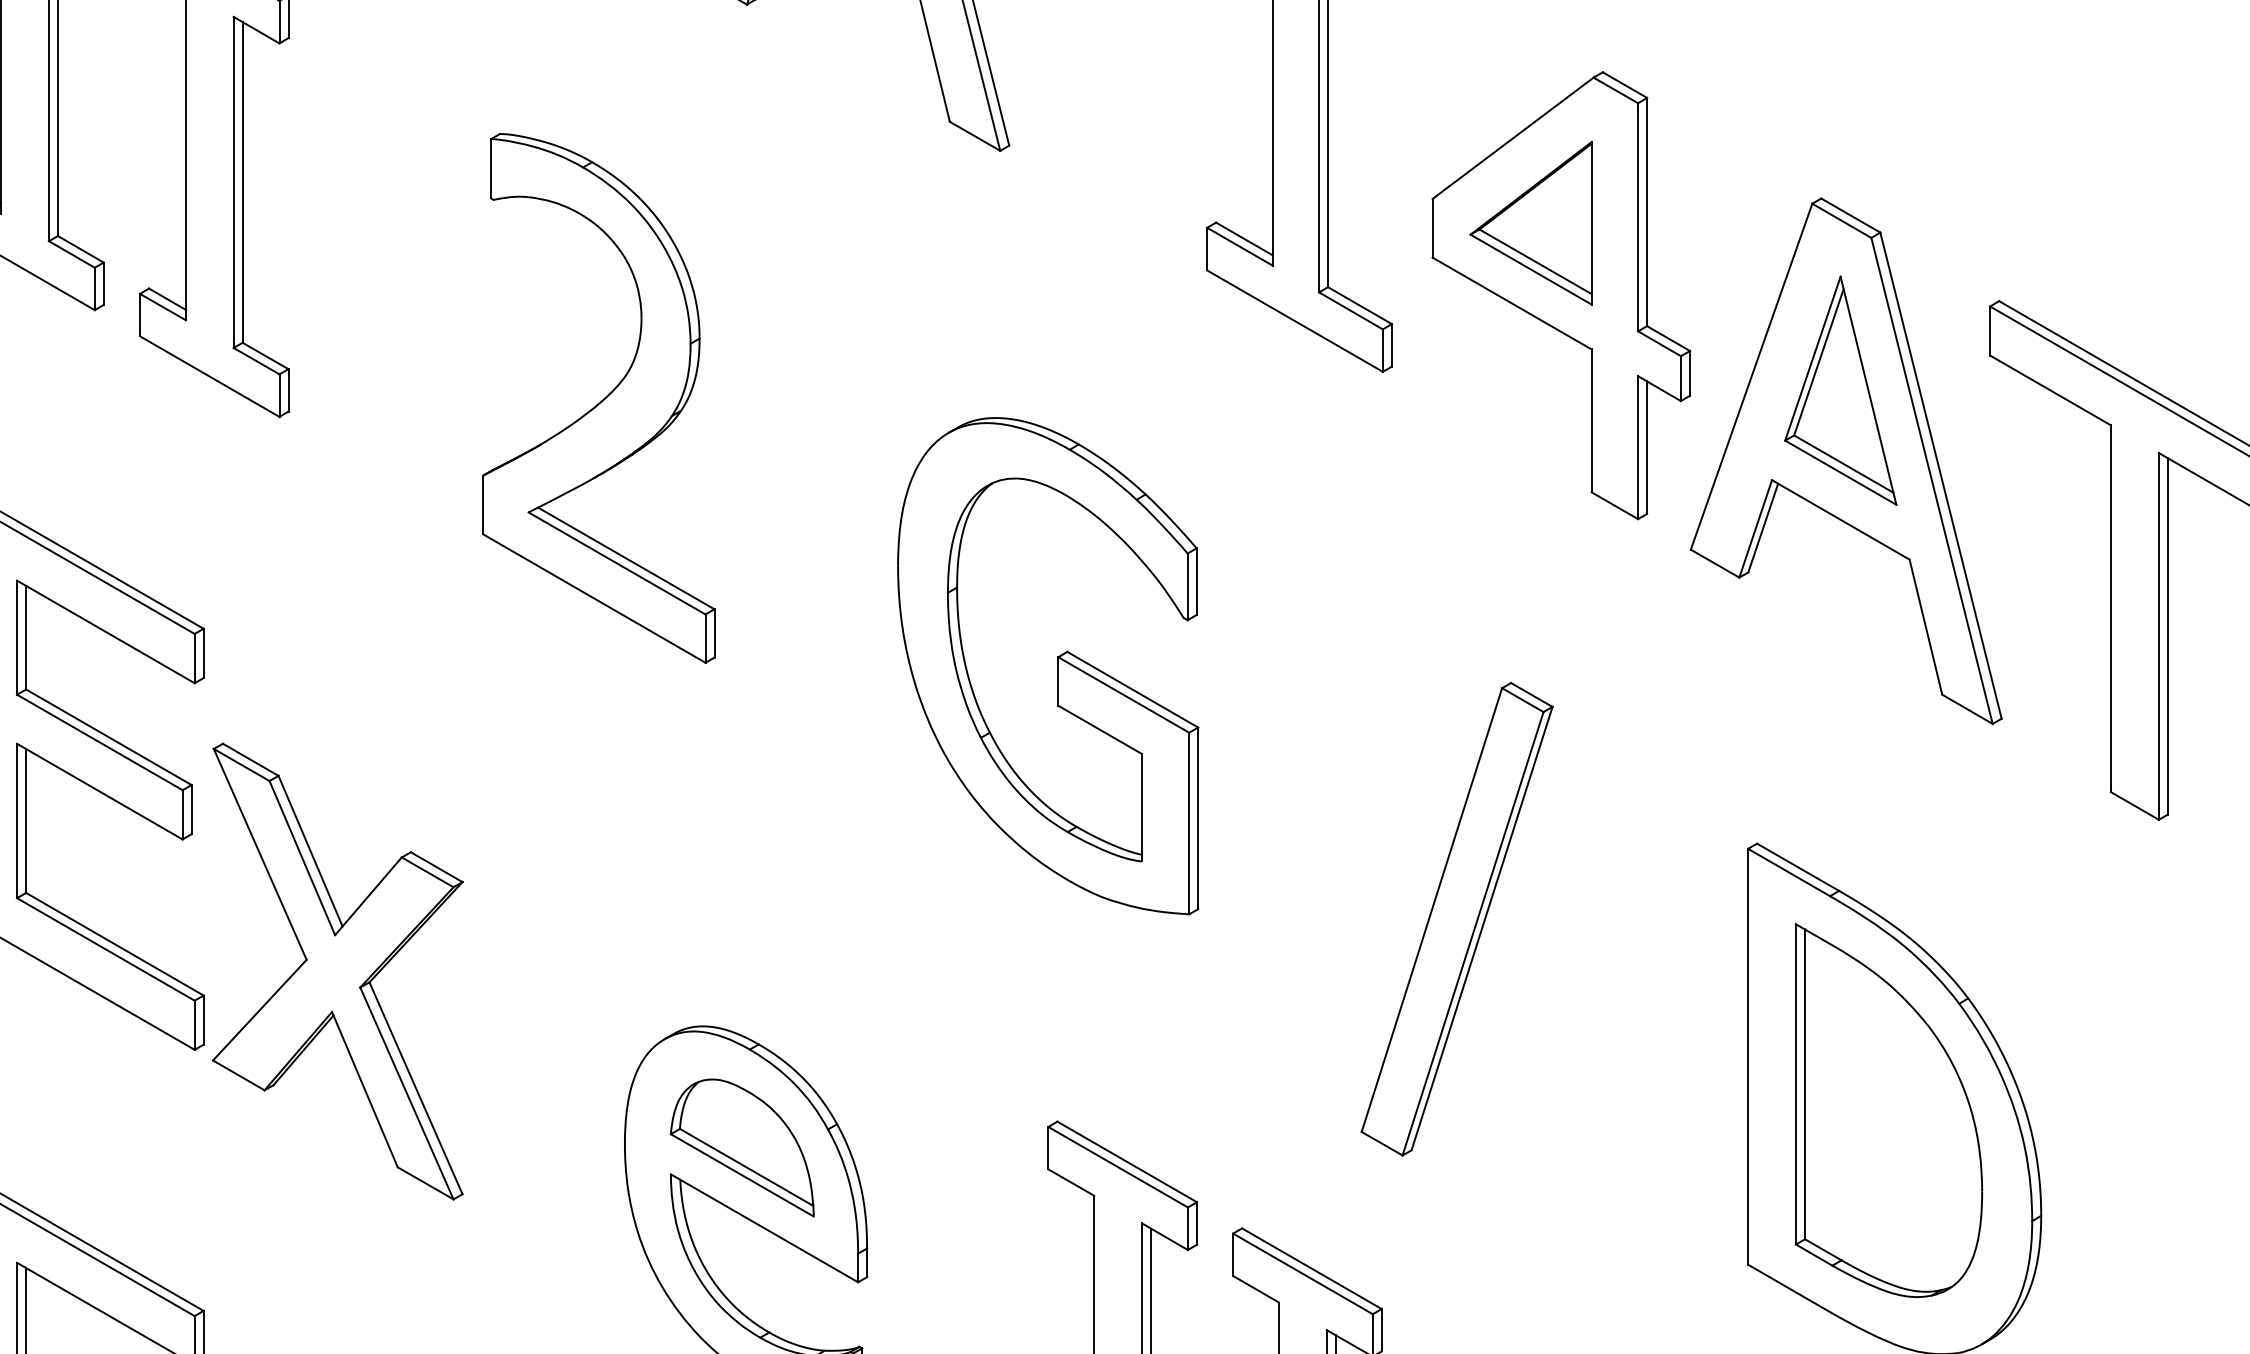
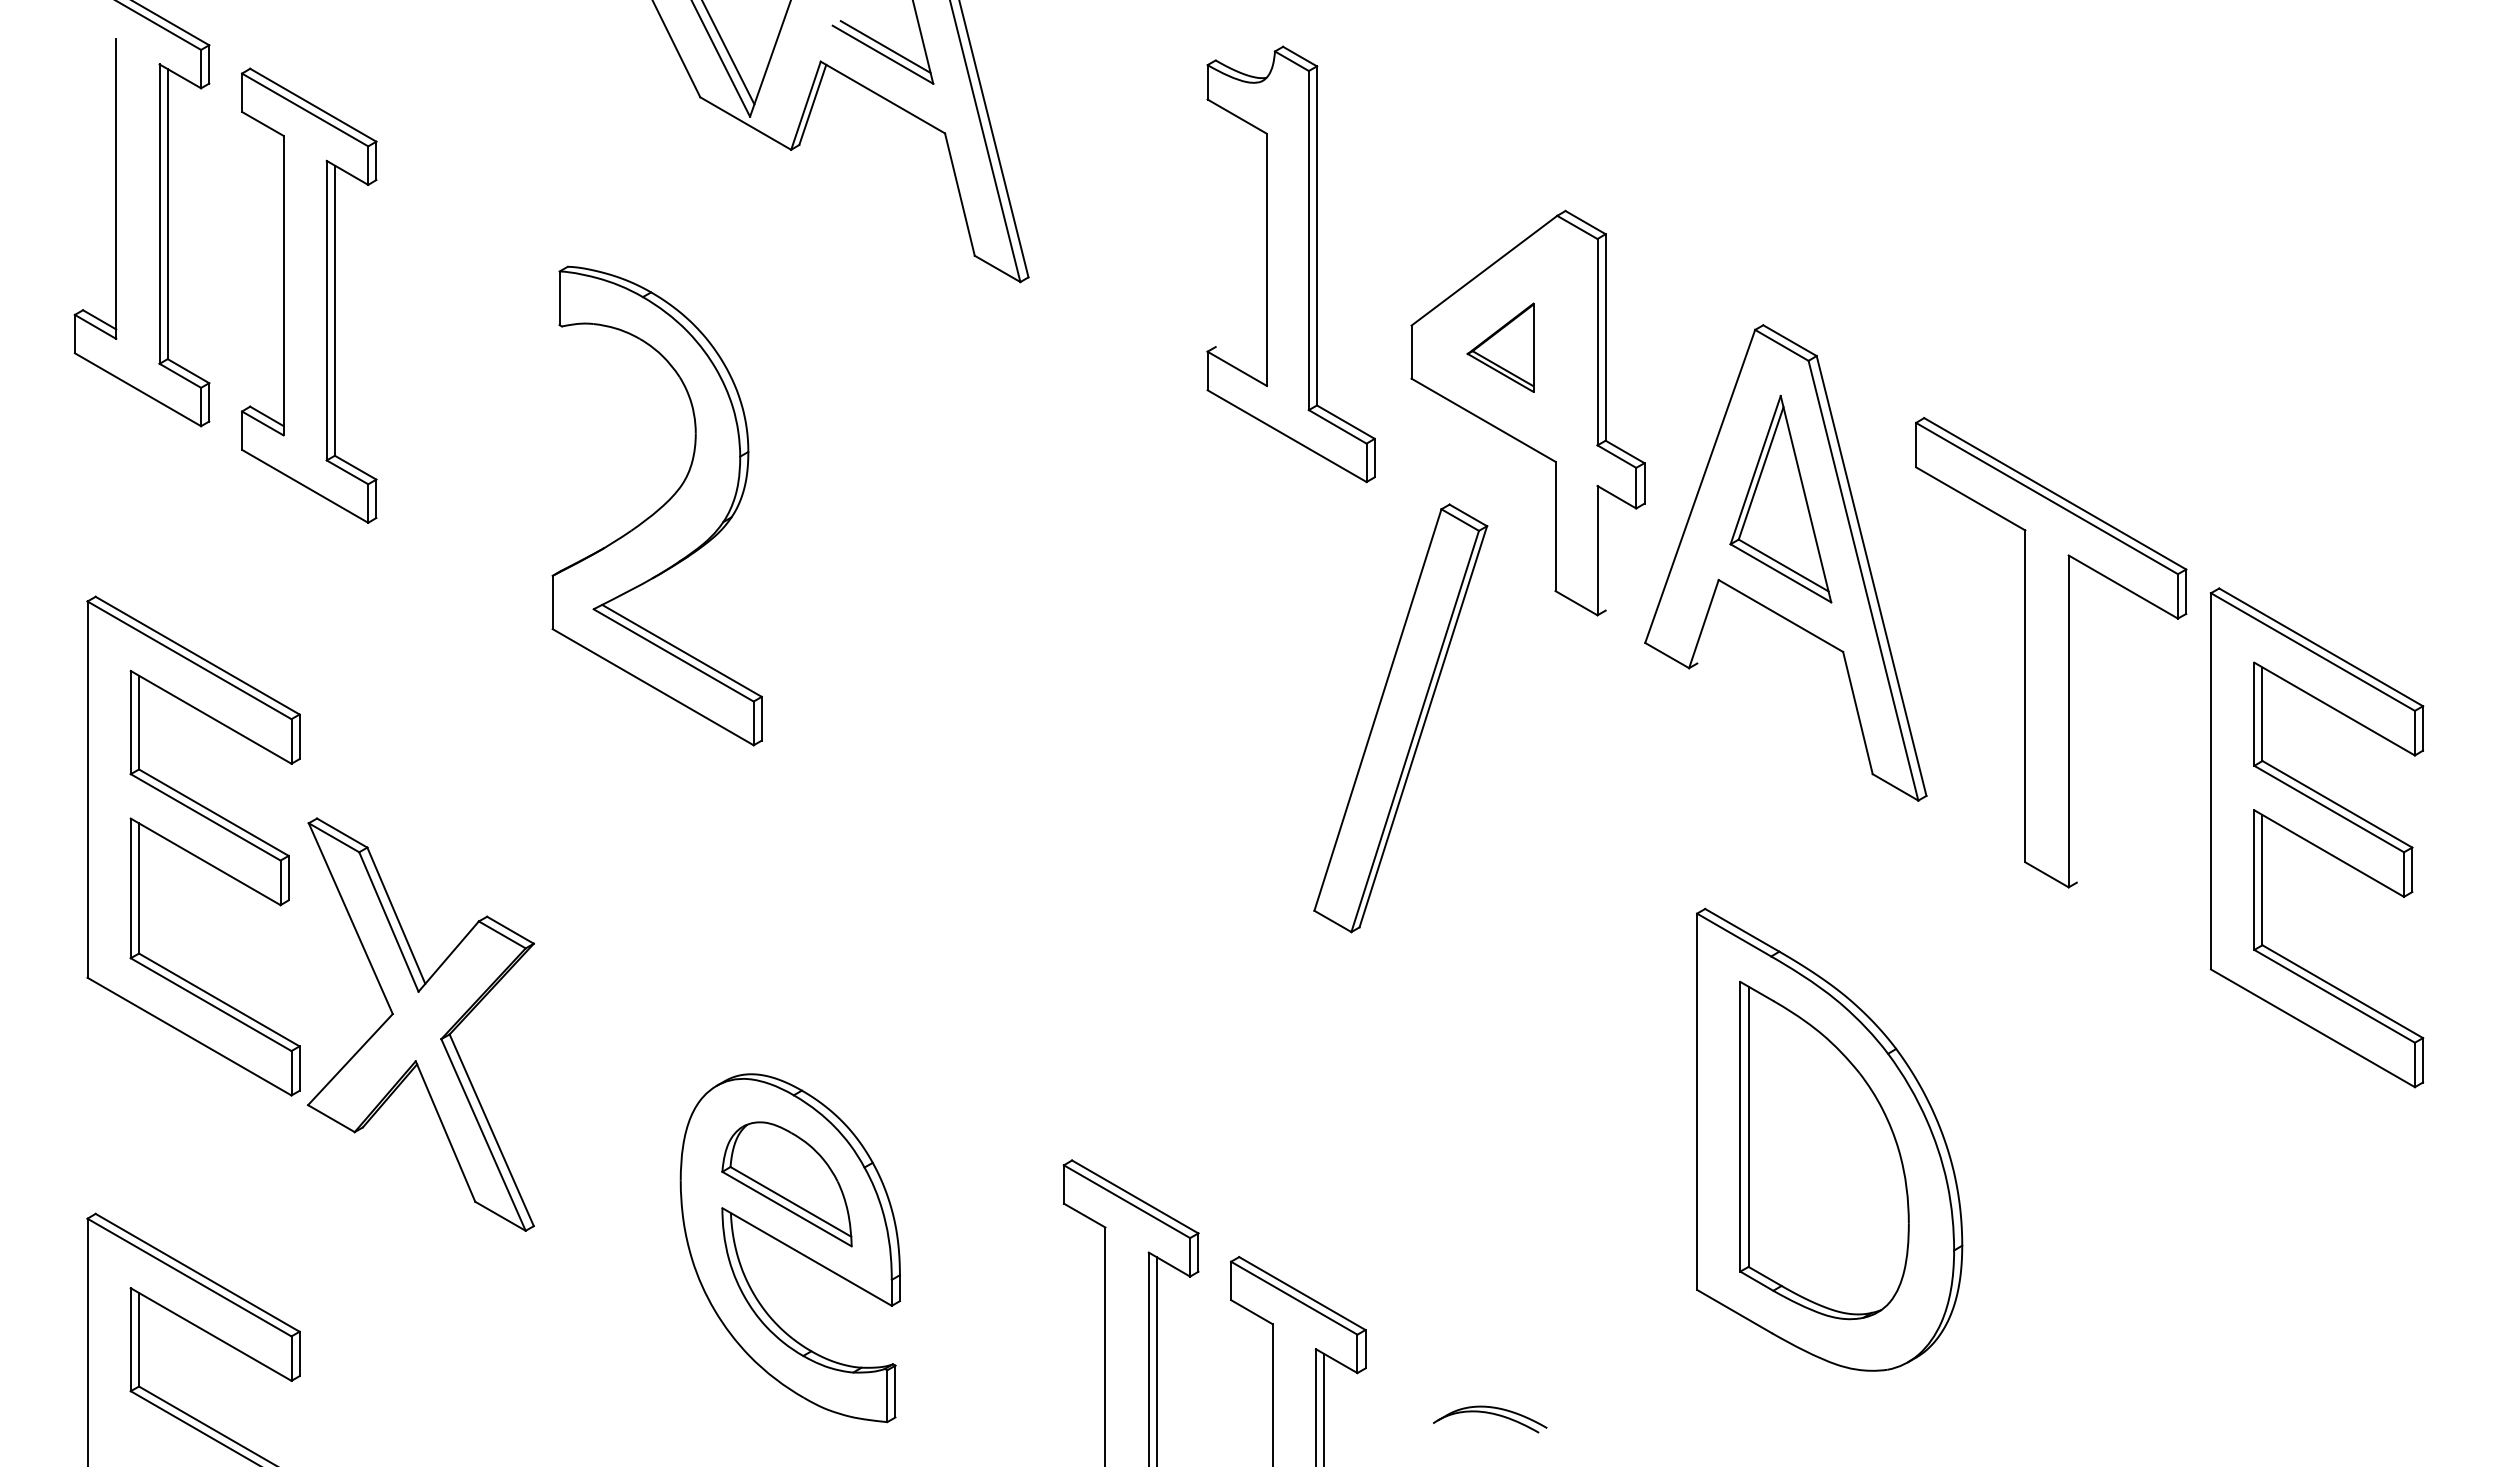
part: (1530, 223) -> (1500, 347), size x0.6
line: (1243, 238) -> (1240, 361), removed
line: (1646, 447) -> (1605, 550), removed
line: (1762, 528) -> (1710, 623), removed
line: (2167, 636) -> (2076, 721), removed
part: (1057, 666) -> (1072, 748), removed
part: (1456, 919) -> (1400, 718), moved

